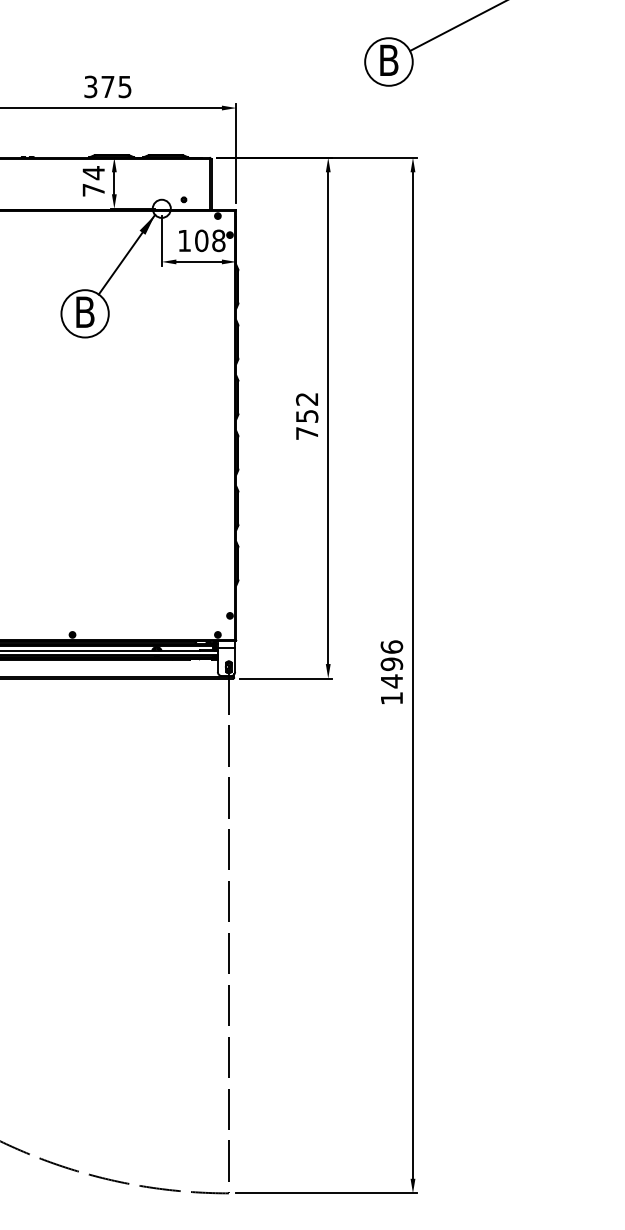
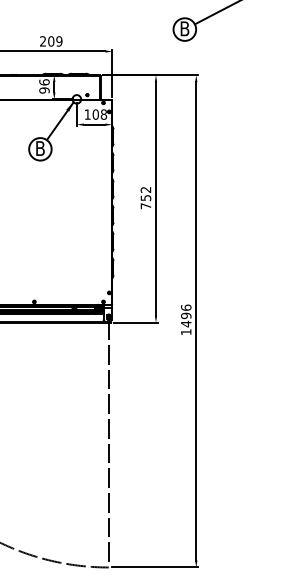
text: (108, 87) -> (51, 41), 375 -> 209
text: (93, 181) -> (44, 86), 74 -> 96

